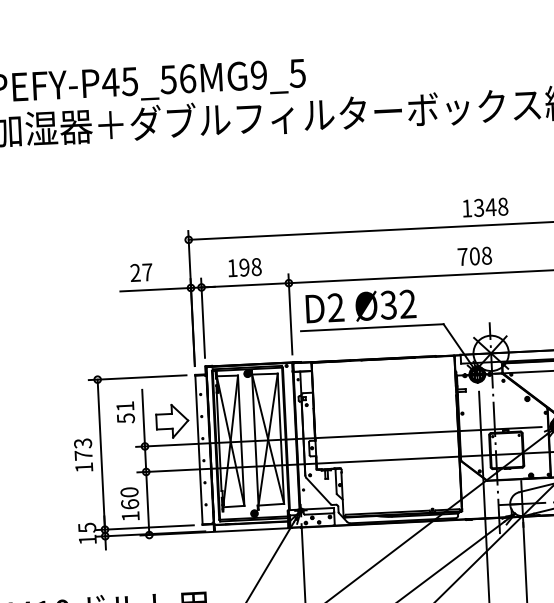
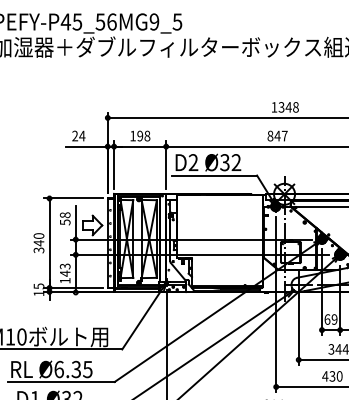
text: (474, 255) -> (277, 135), 708 -> 847
text: (147, 271) -> (82, 135), 27 -> 24
text: (124, 406) -> (64, 215), 51 -> 58
text: (82, 455) -> (38, 243), 173 -> 340
text: (128, 497) -> (64, 269), 160 -> 143

